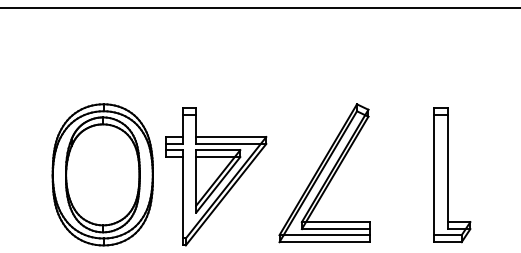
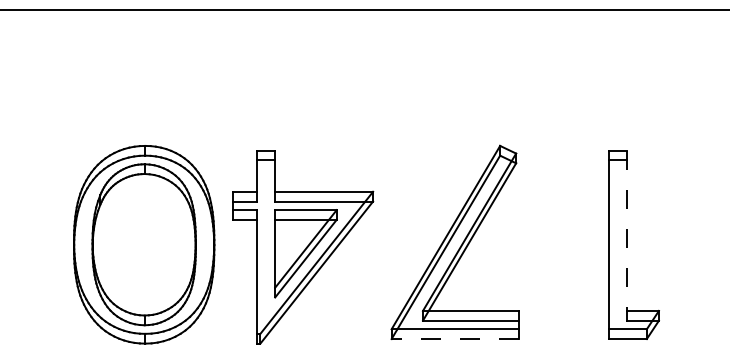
line: (447, 165) -> (626, 231), solid -> dashed
line: (324, 242) -> (454, 339), solid -> dashed

